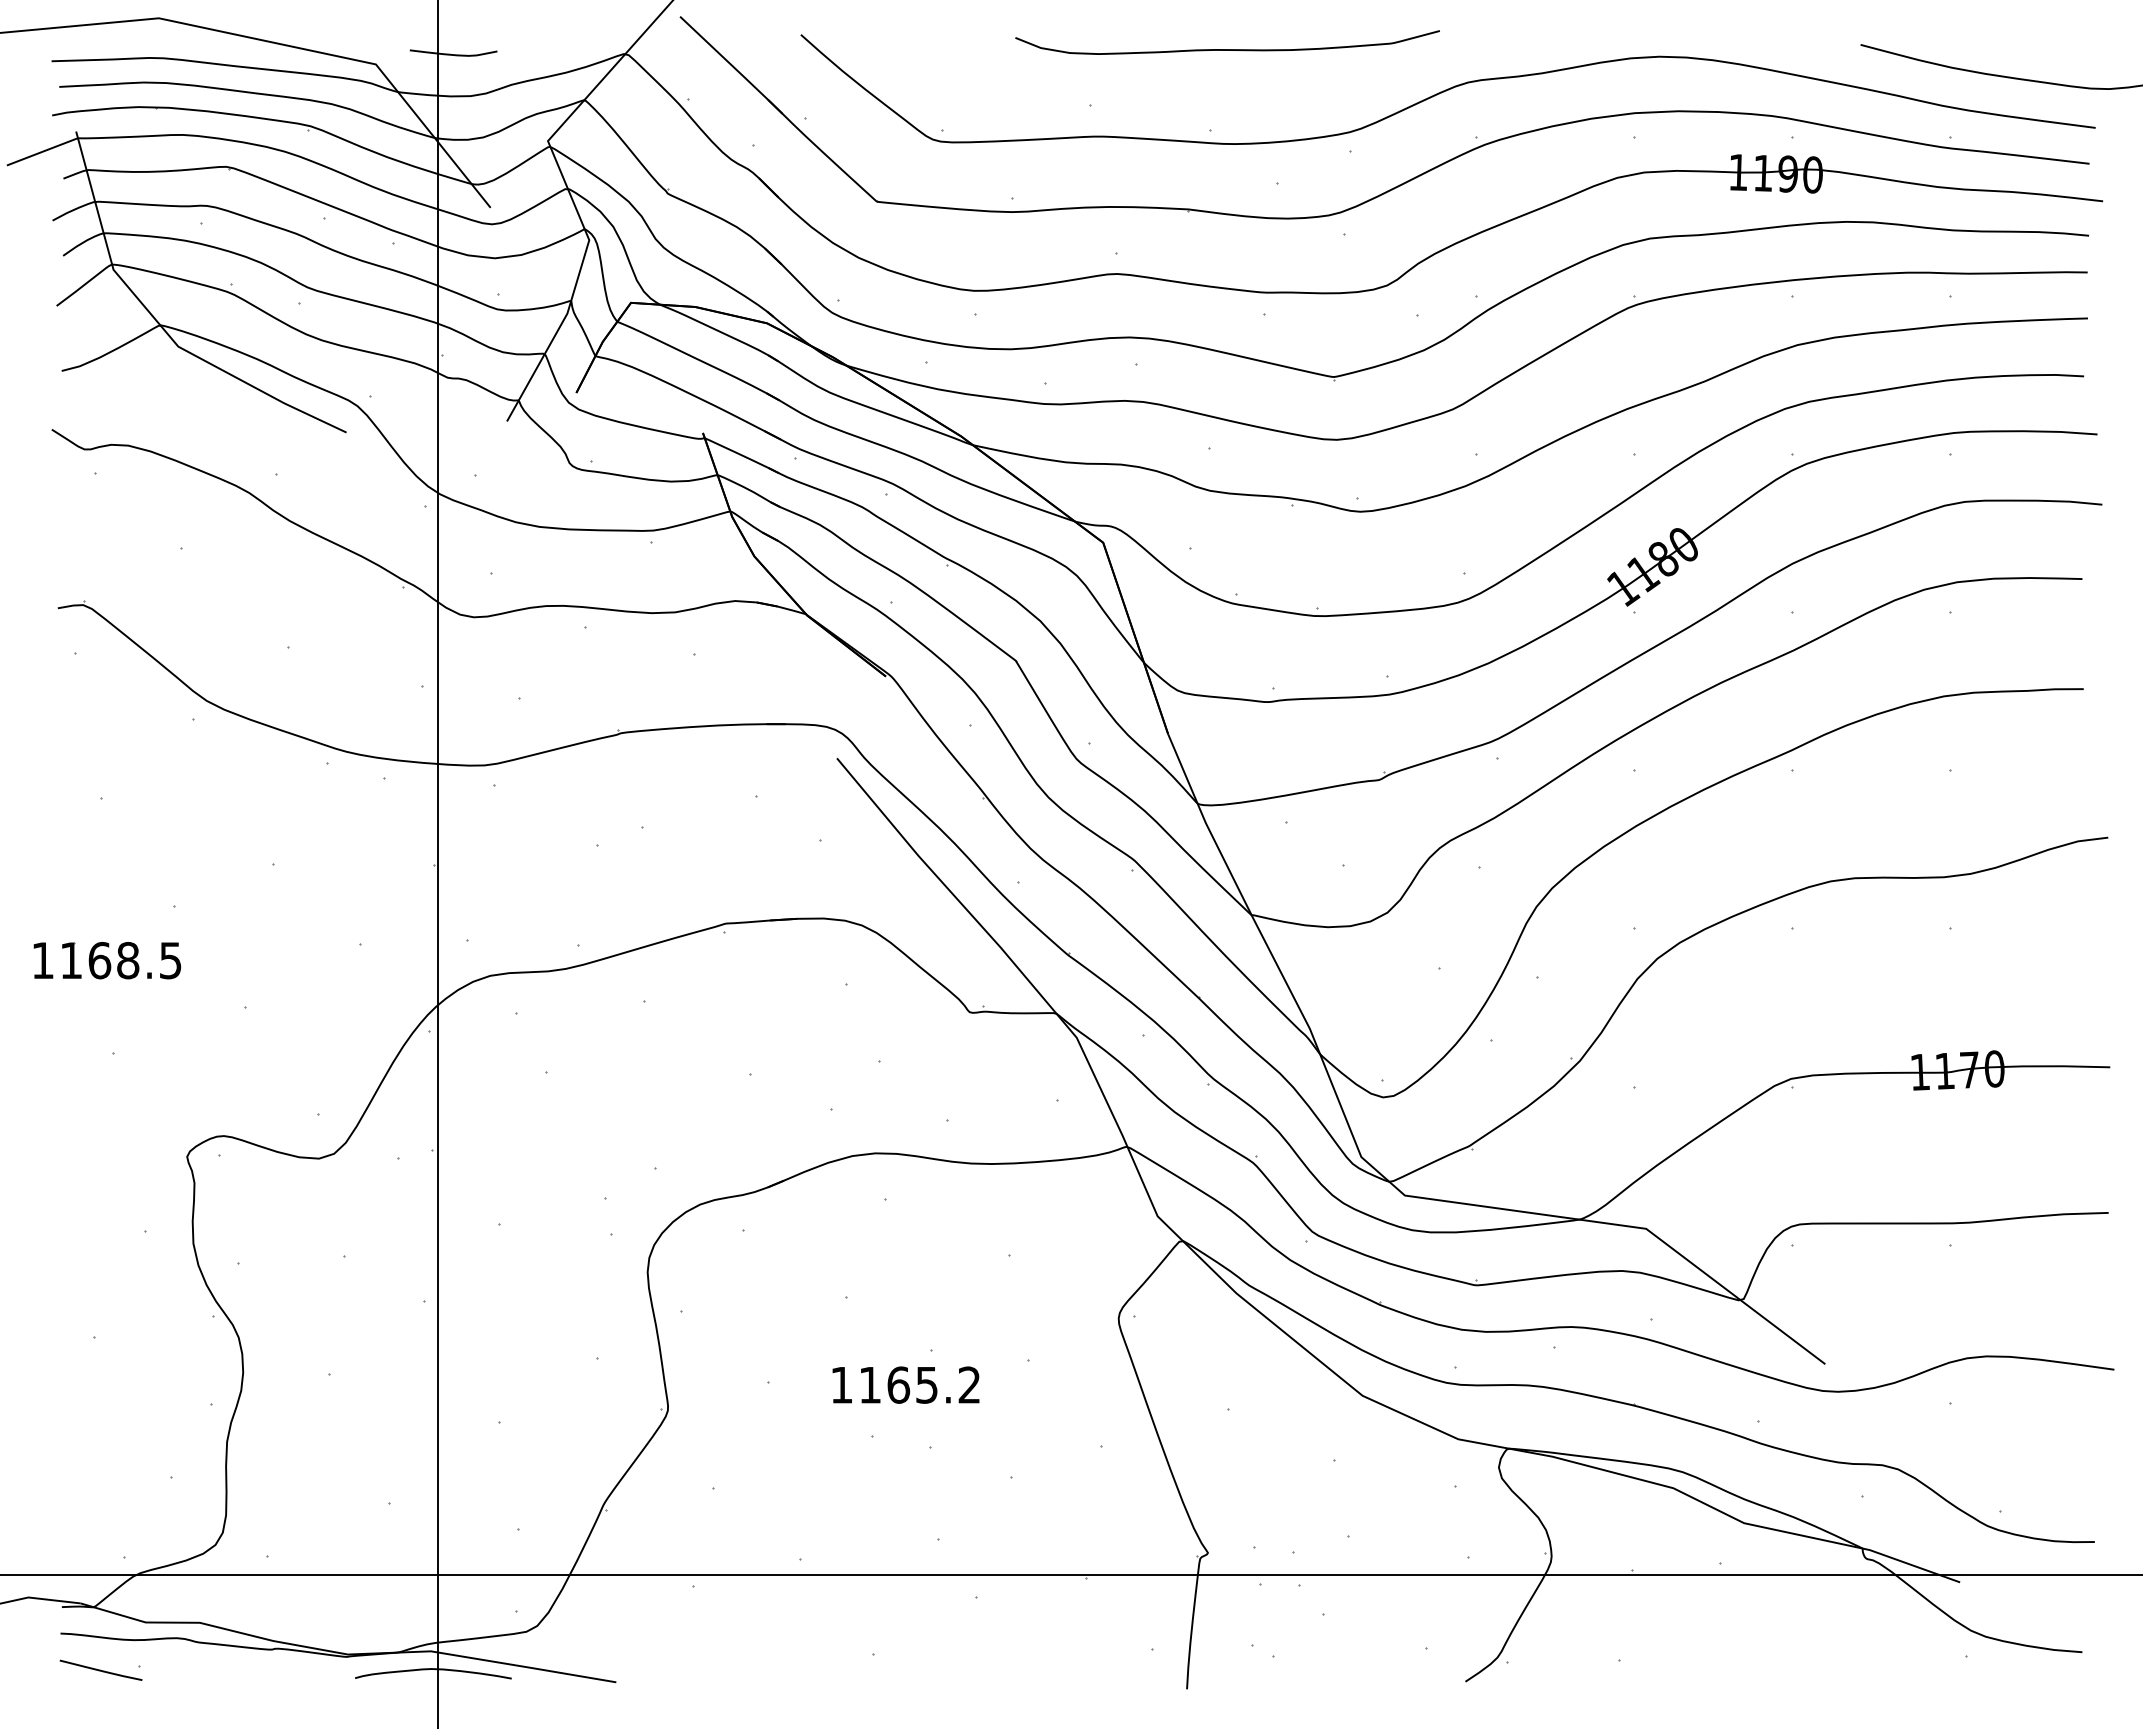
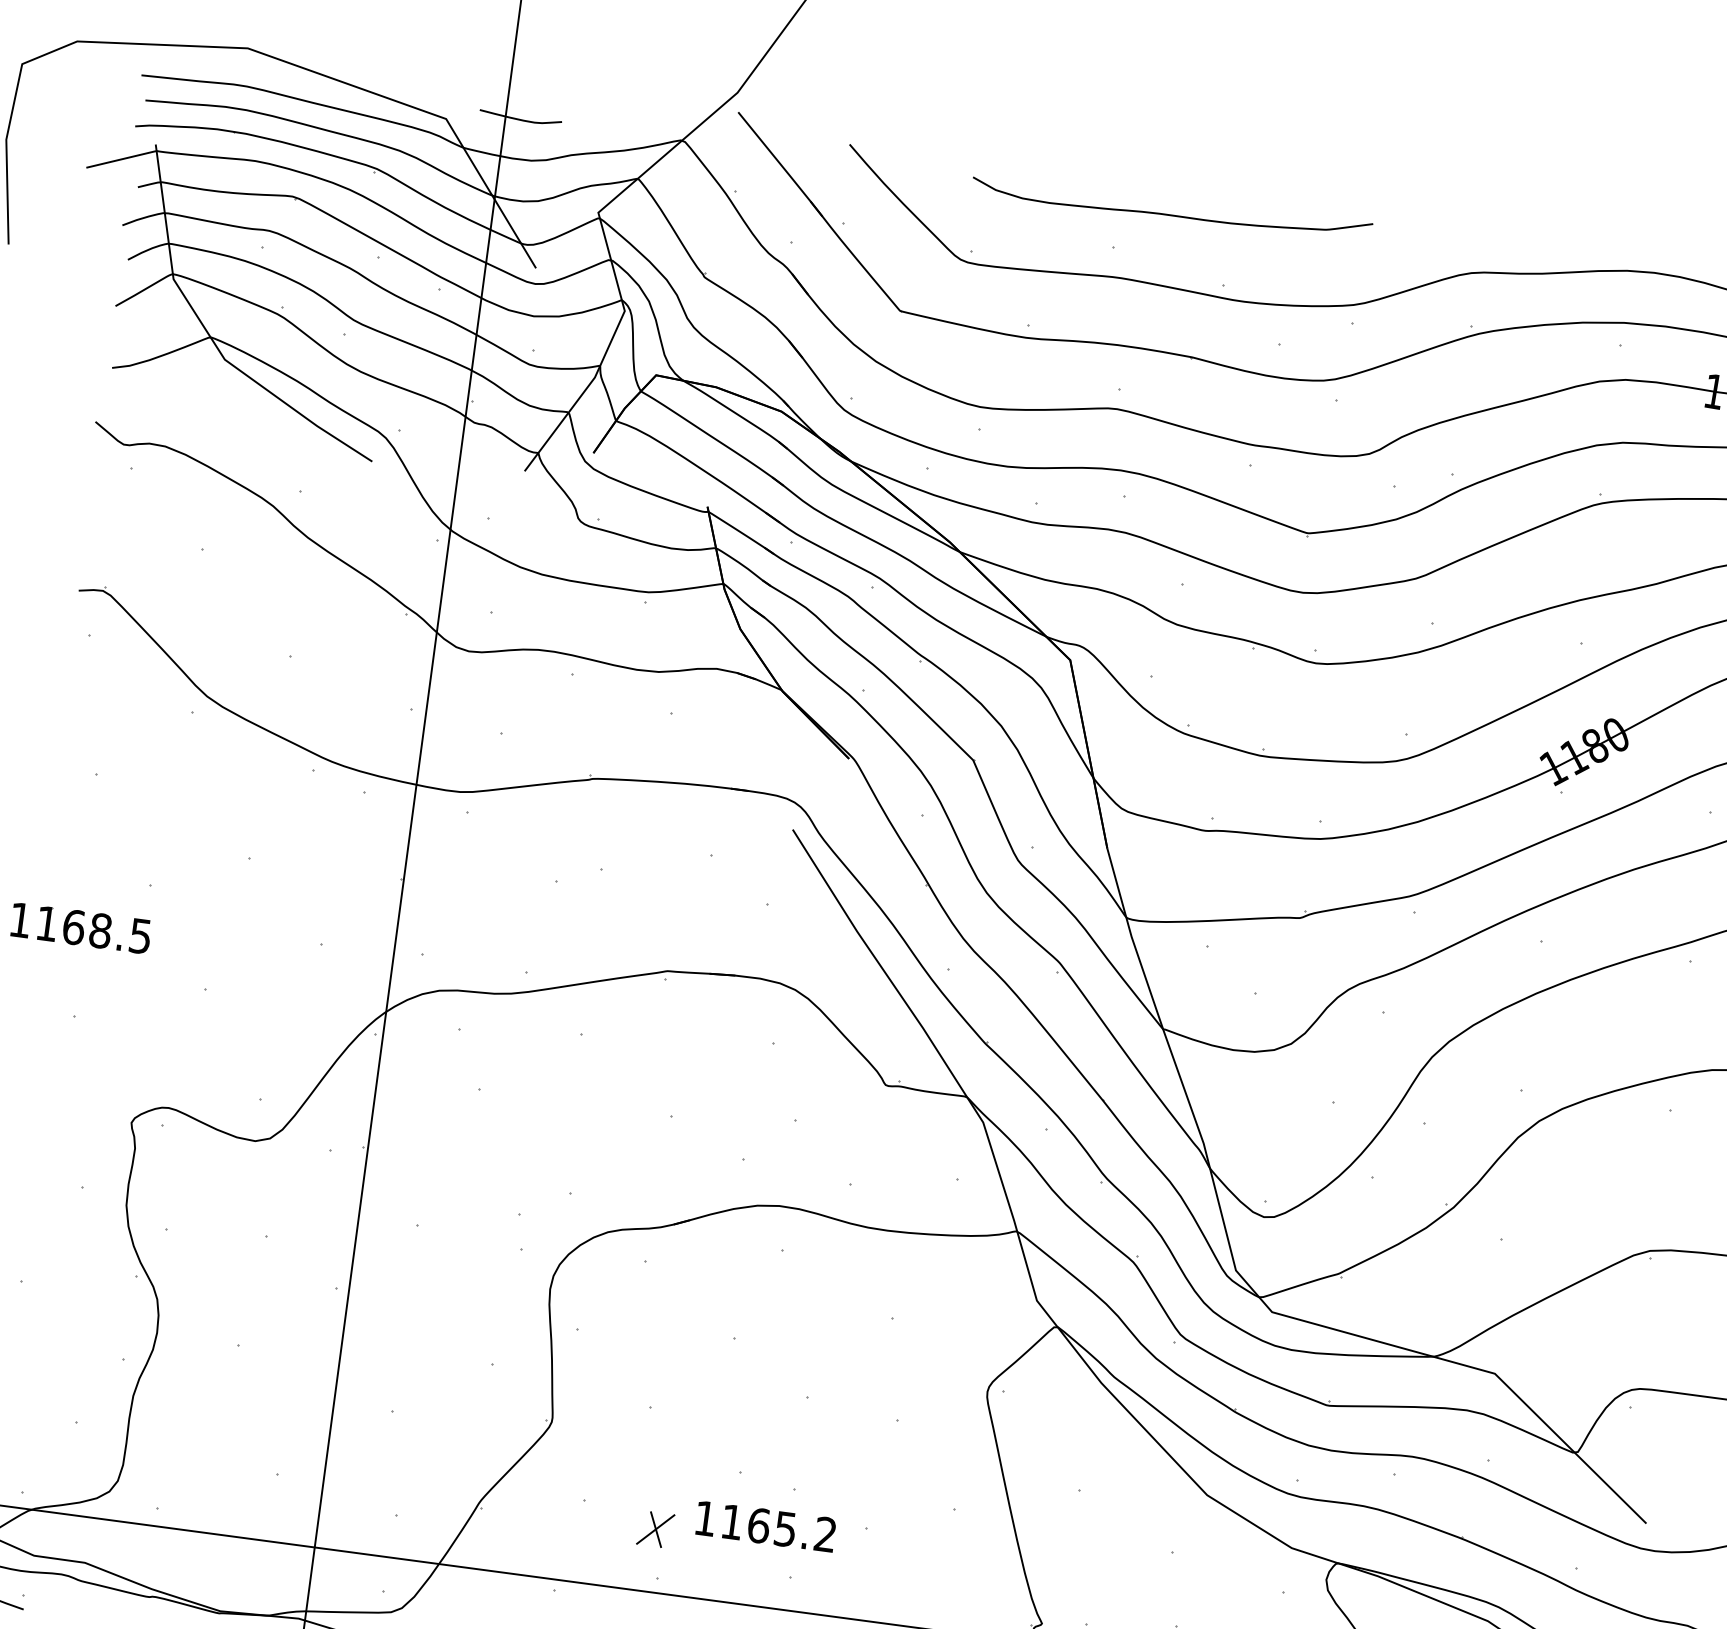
curve: (1227, 49) -> (1171, 214), moved
text: (905, 1384) -> (765, 1525), moved
part: (790, 1508) -> (654, 1529), added

